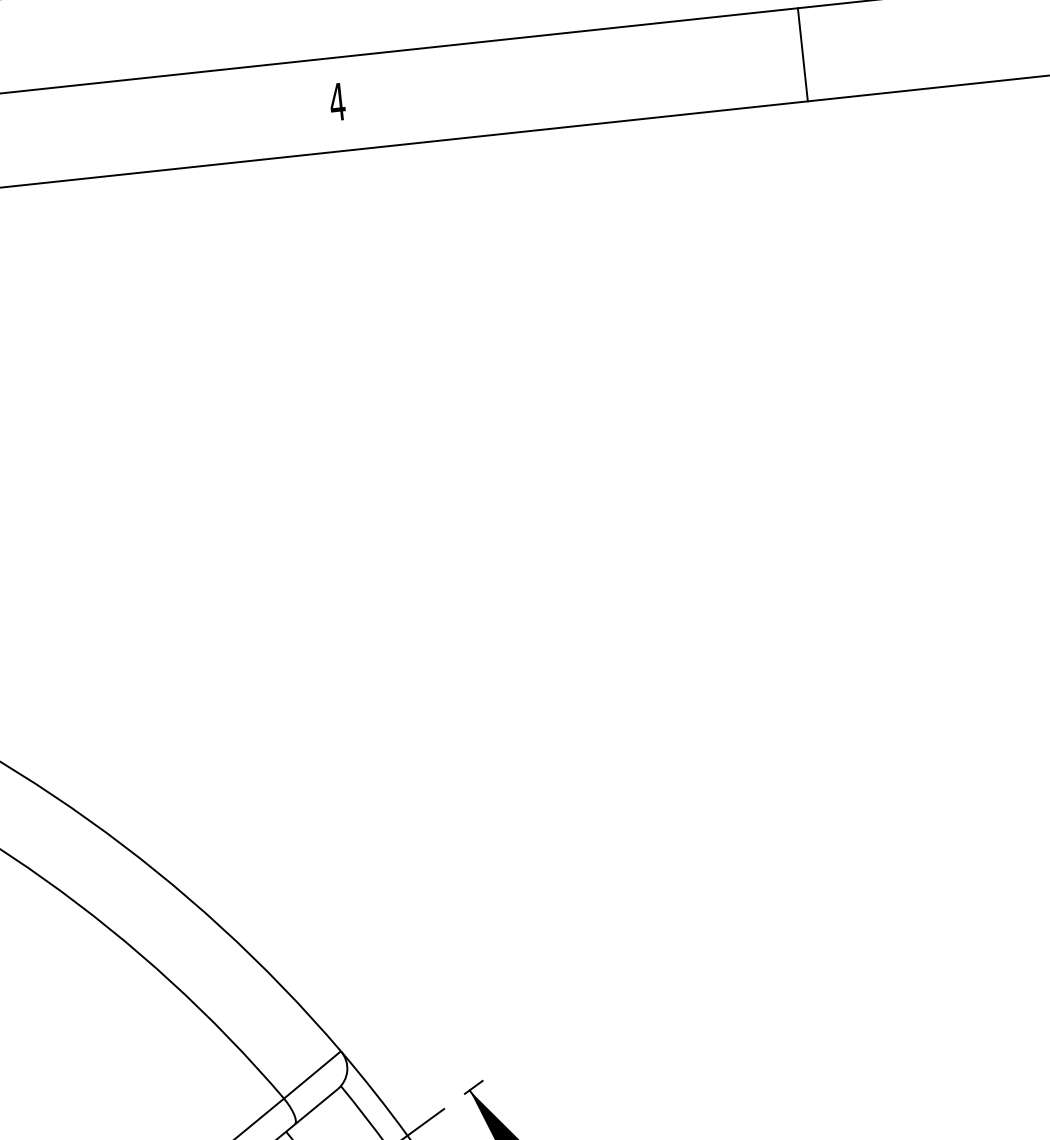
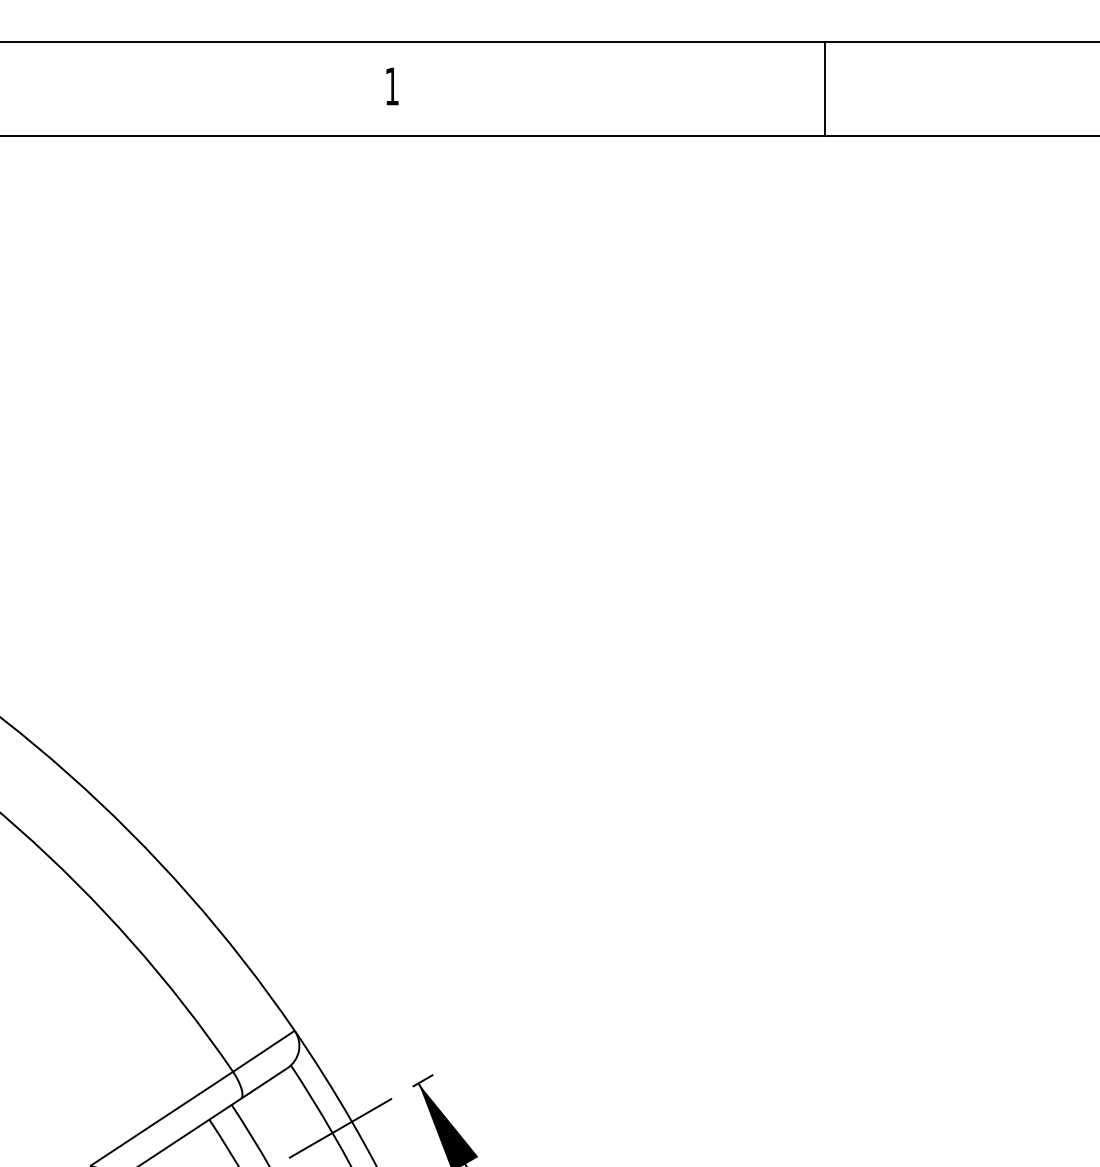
line: (802, 54) -> (824, 88), moved
text: (336, 102) -> (391, 86), 4 -> 1

